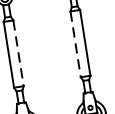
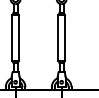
line: (75, 45) -> (58, 38), dashed -> solid
line: (18, 54) -> (18, 38), dashed -> solid

